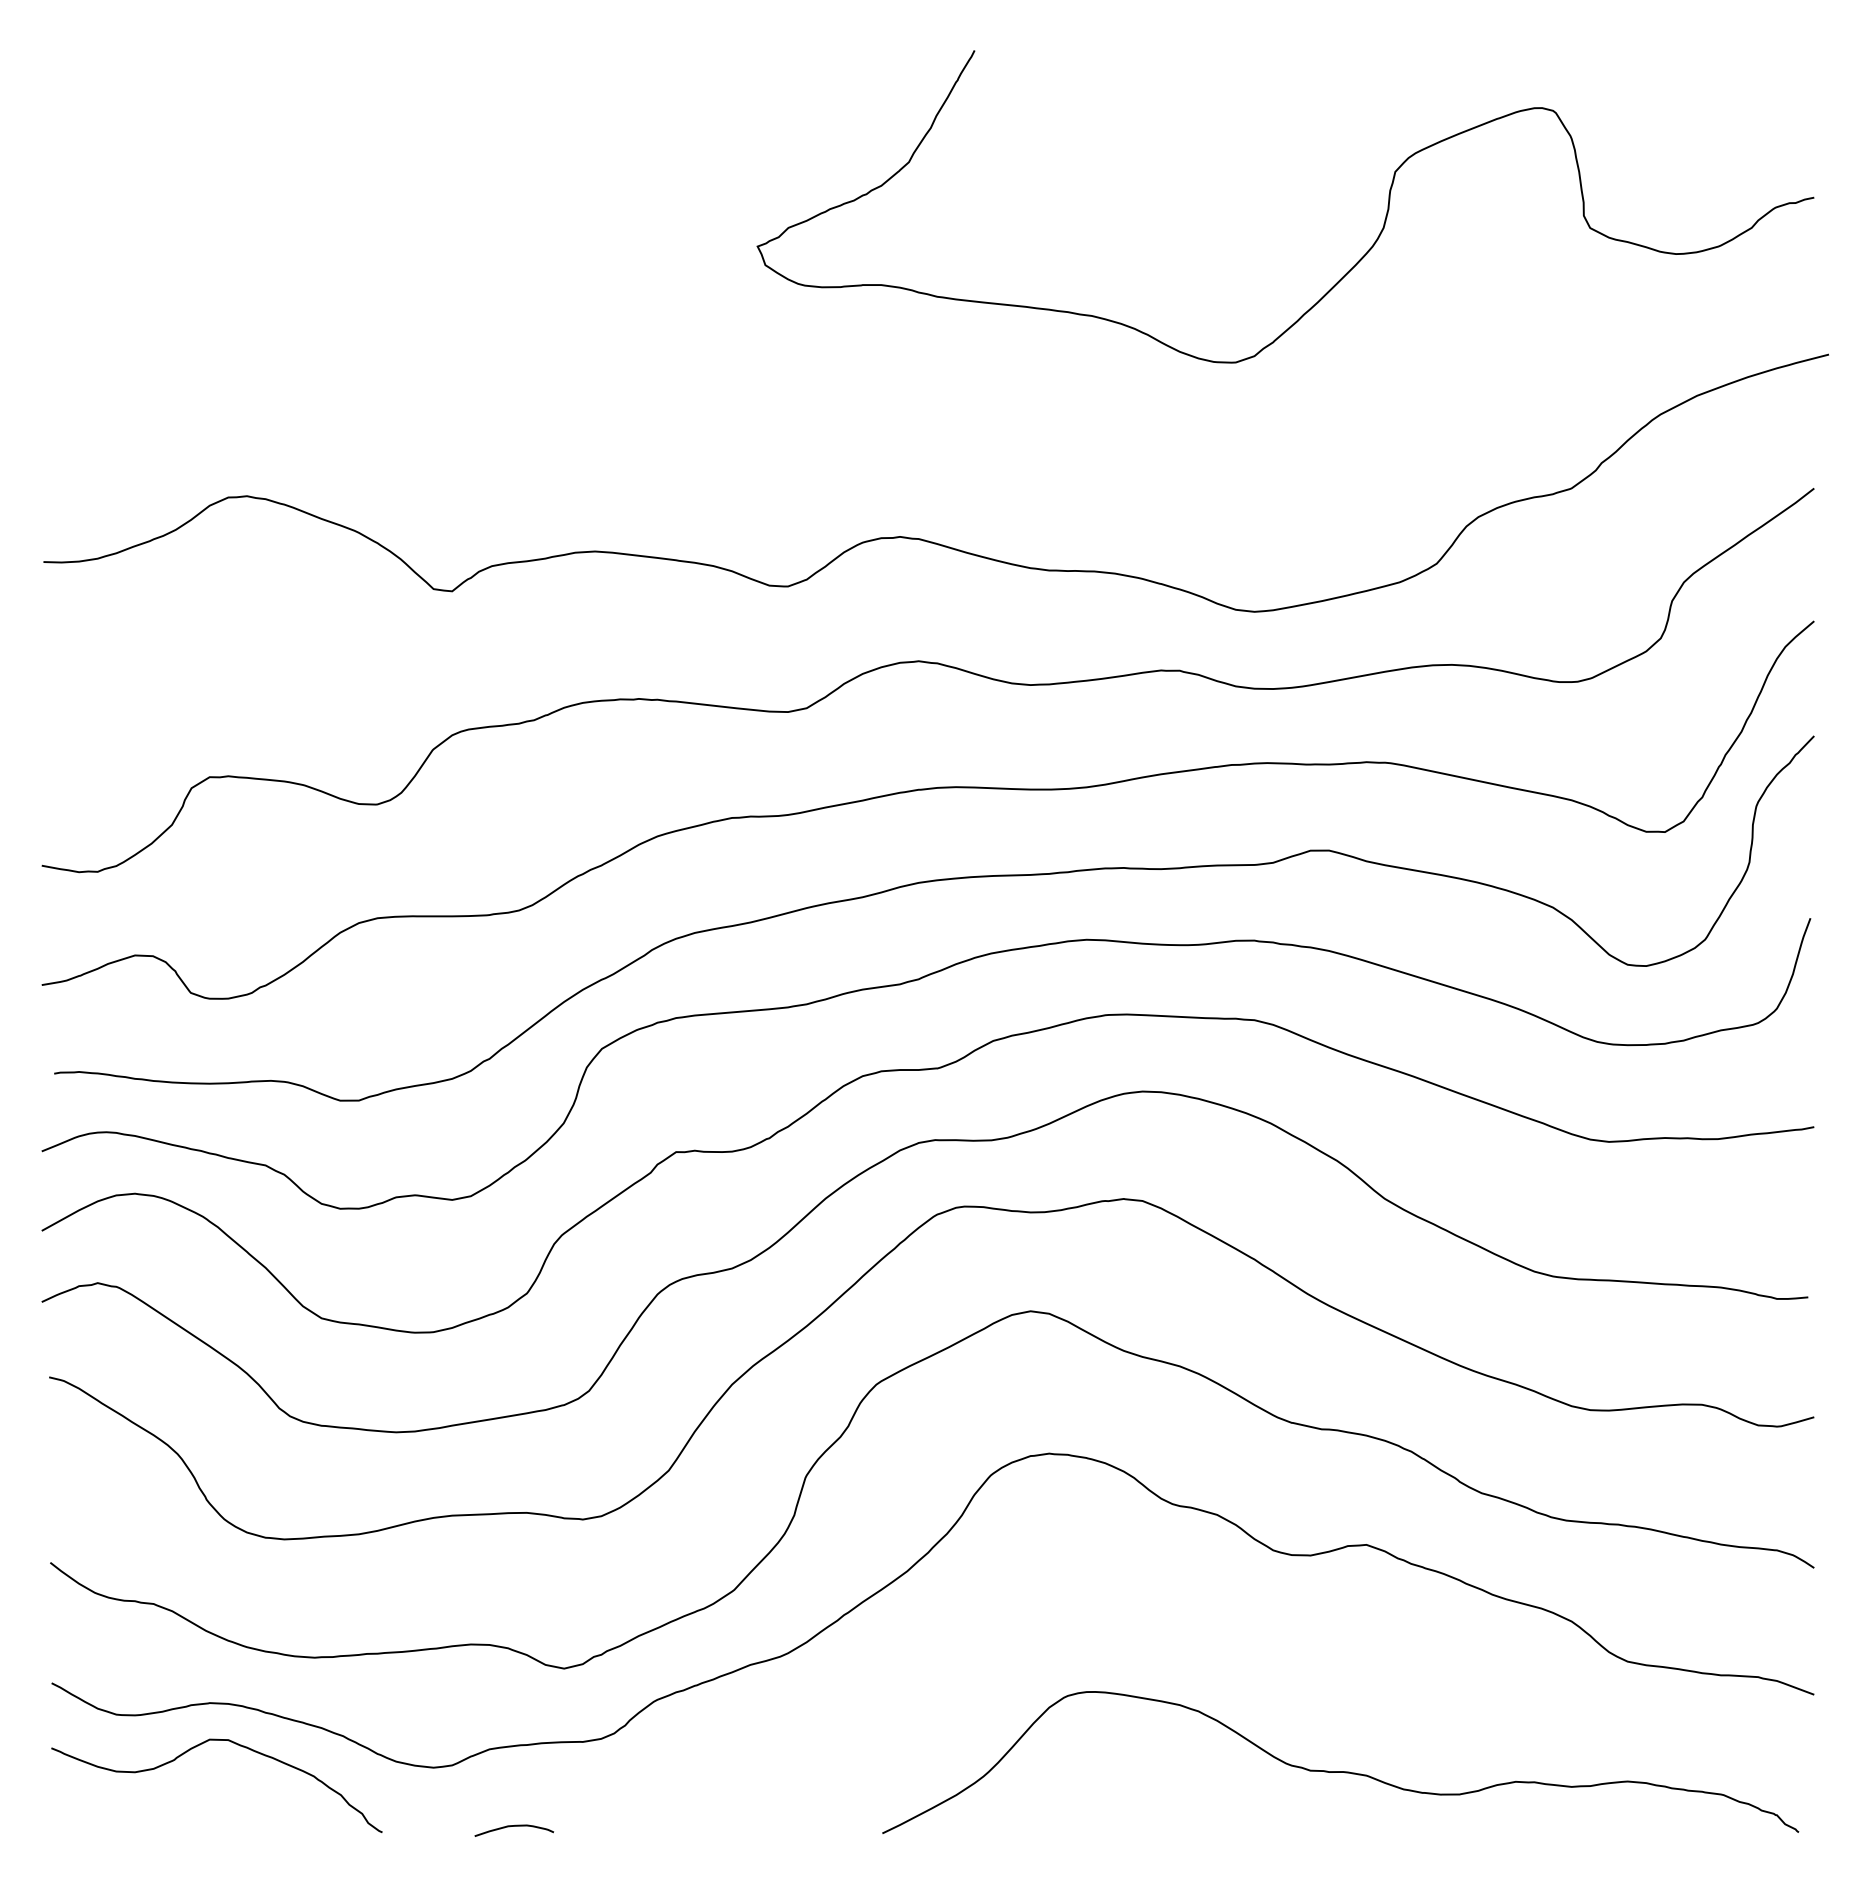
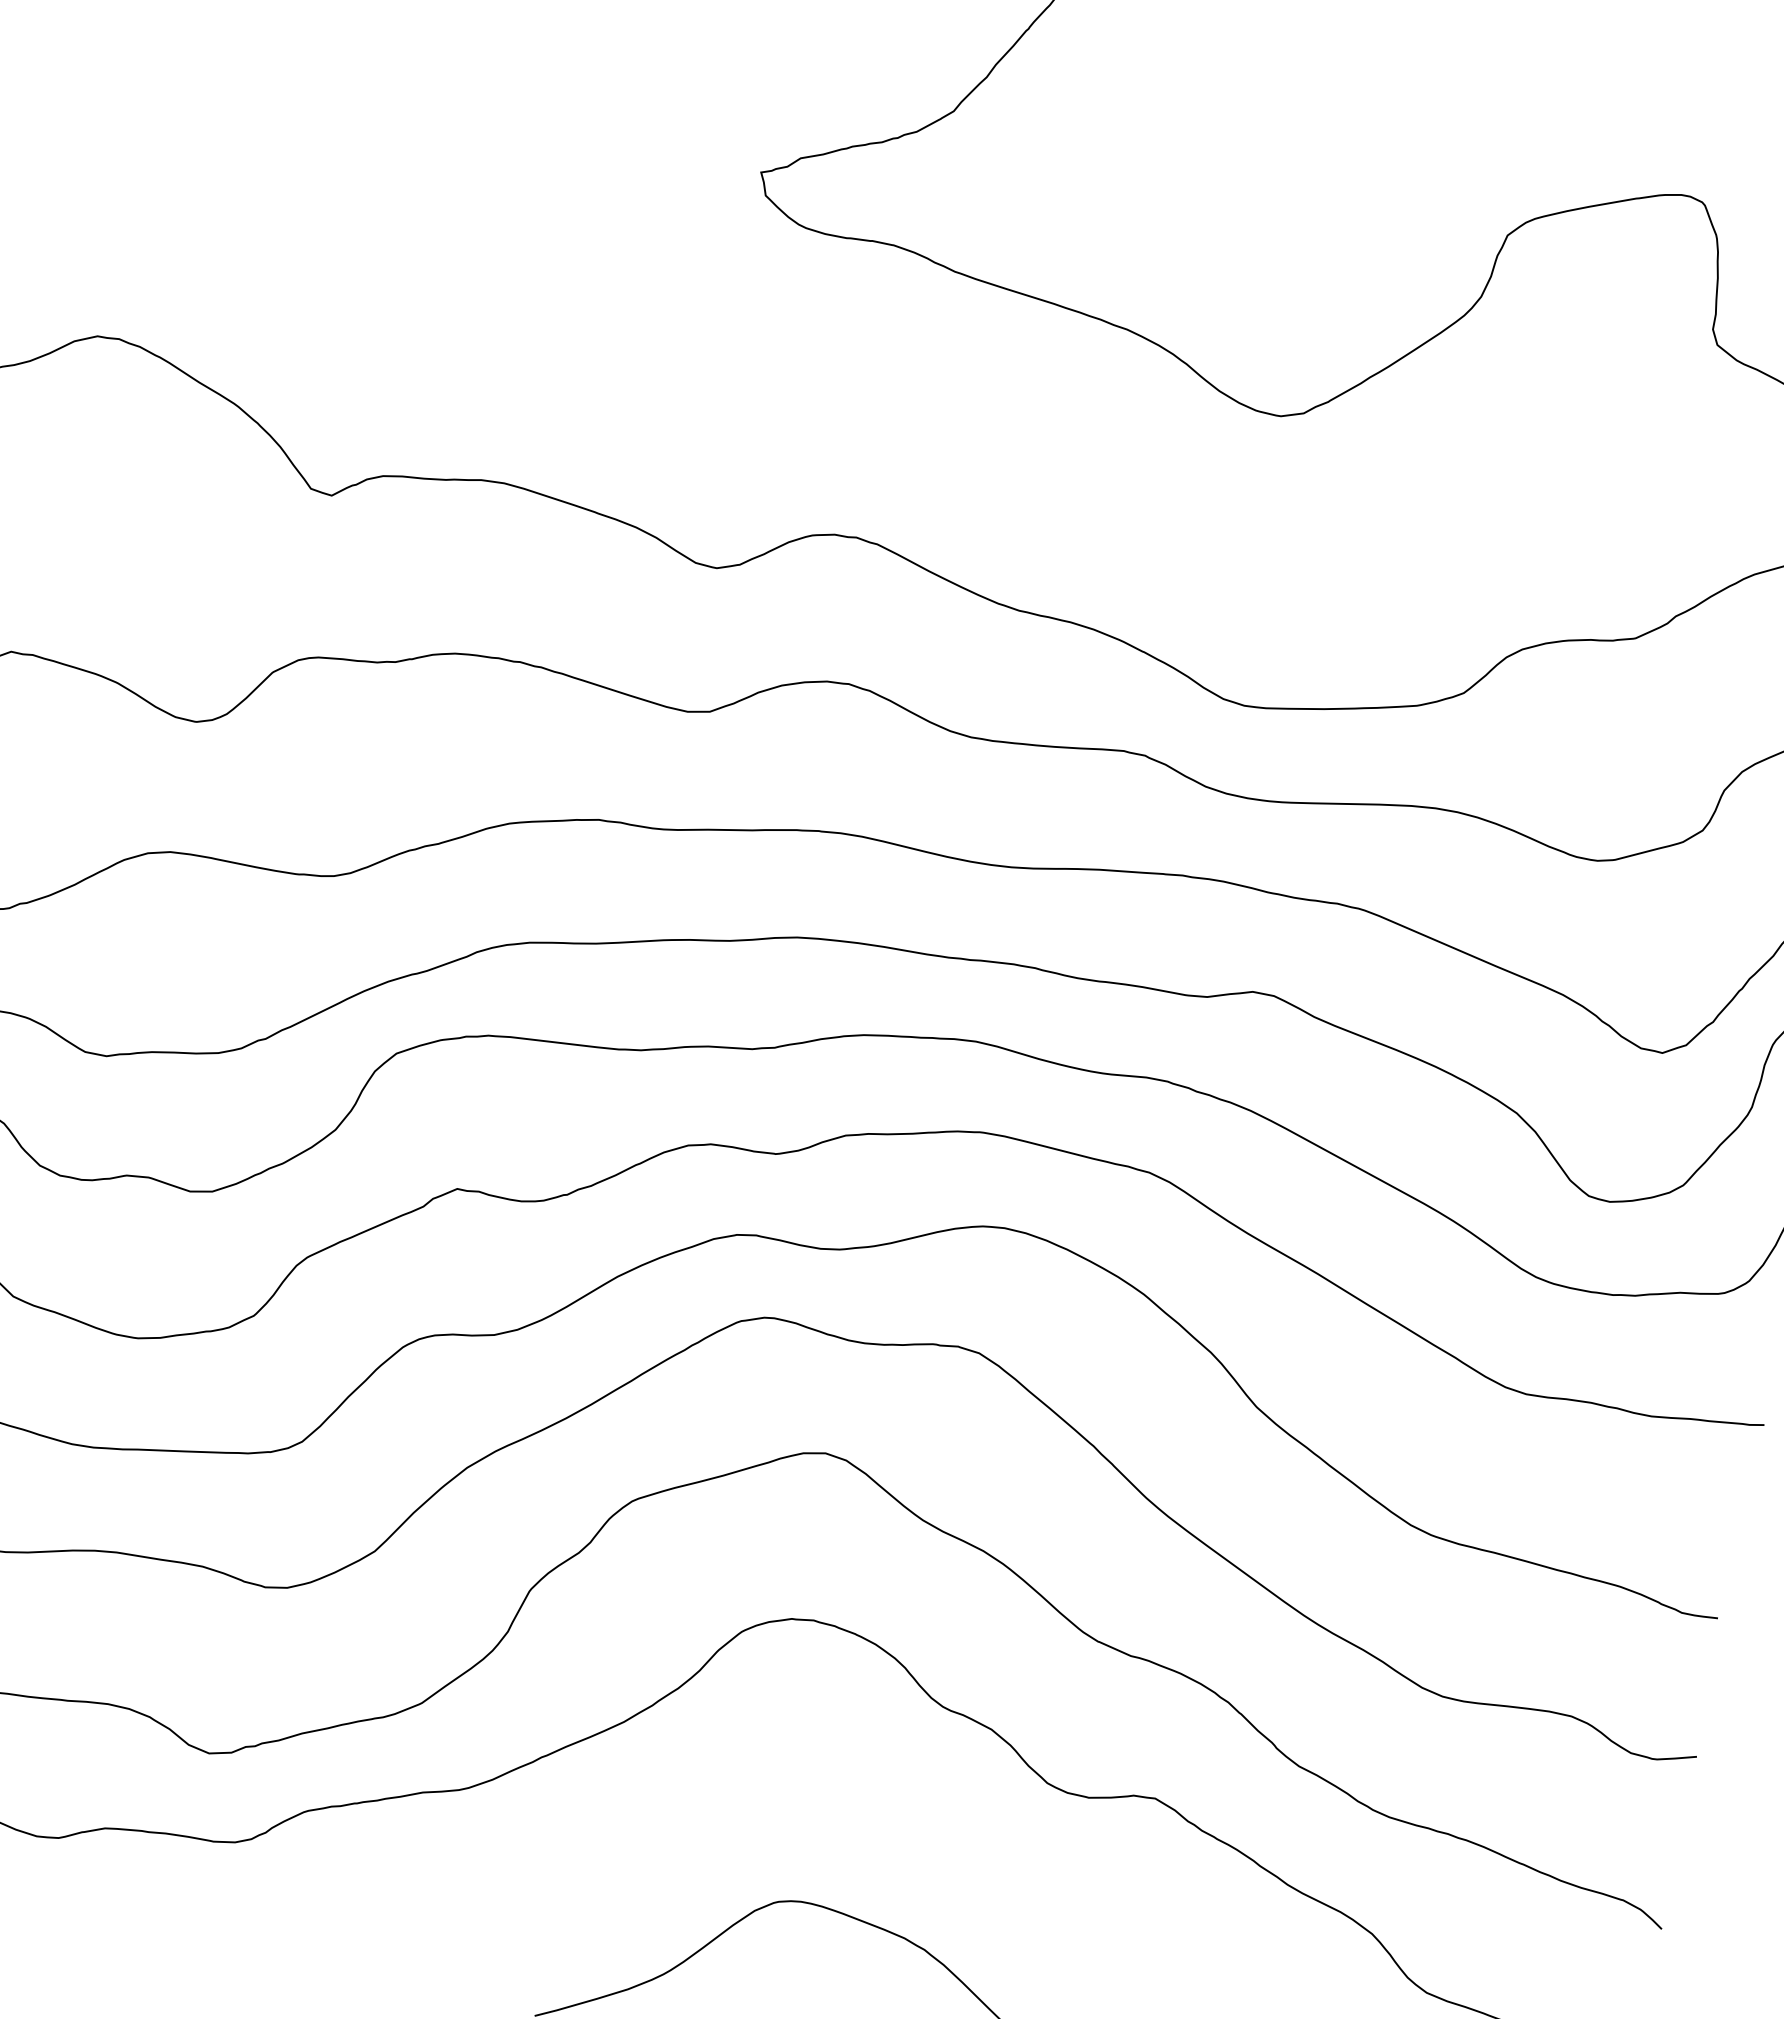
curve: (514, 1826) -> (115, 1922), removed

